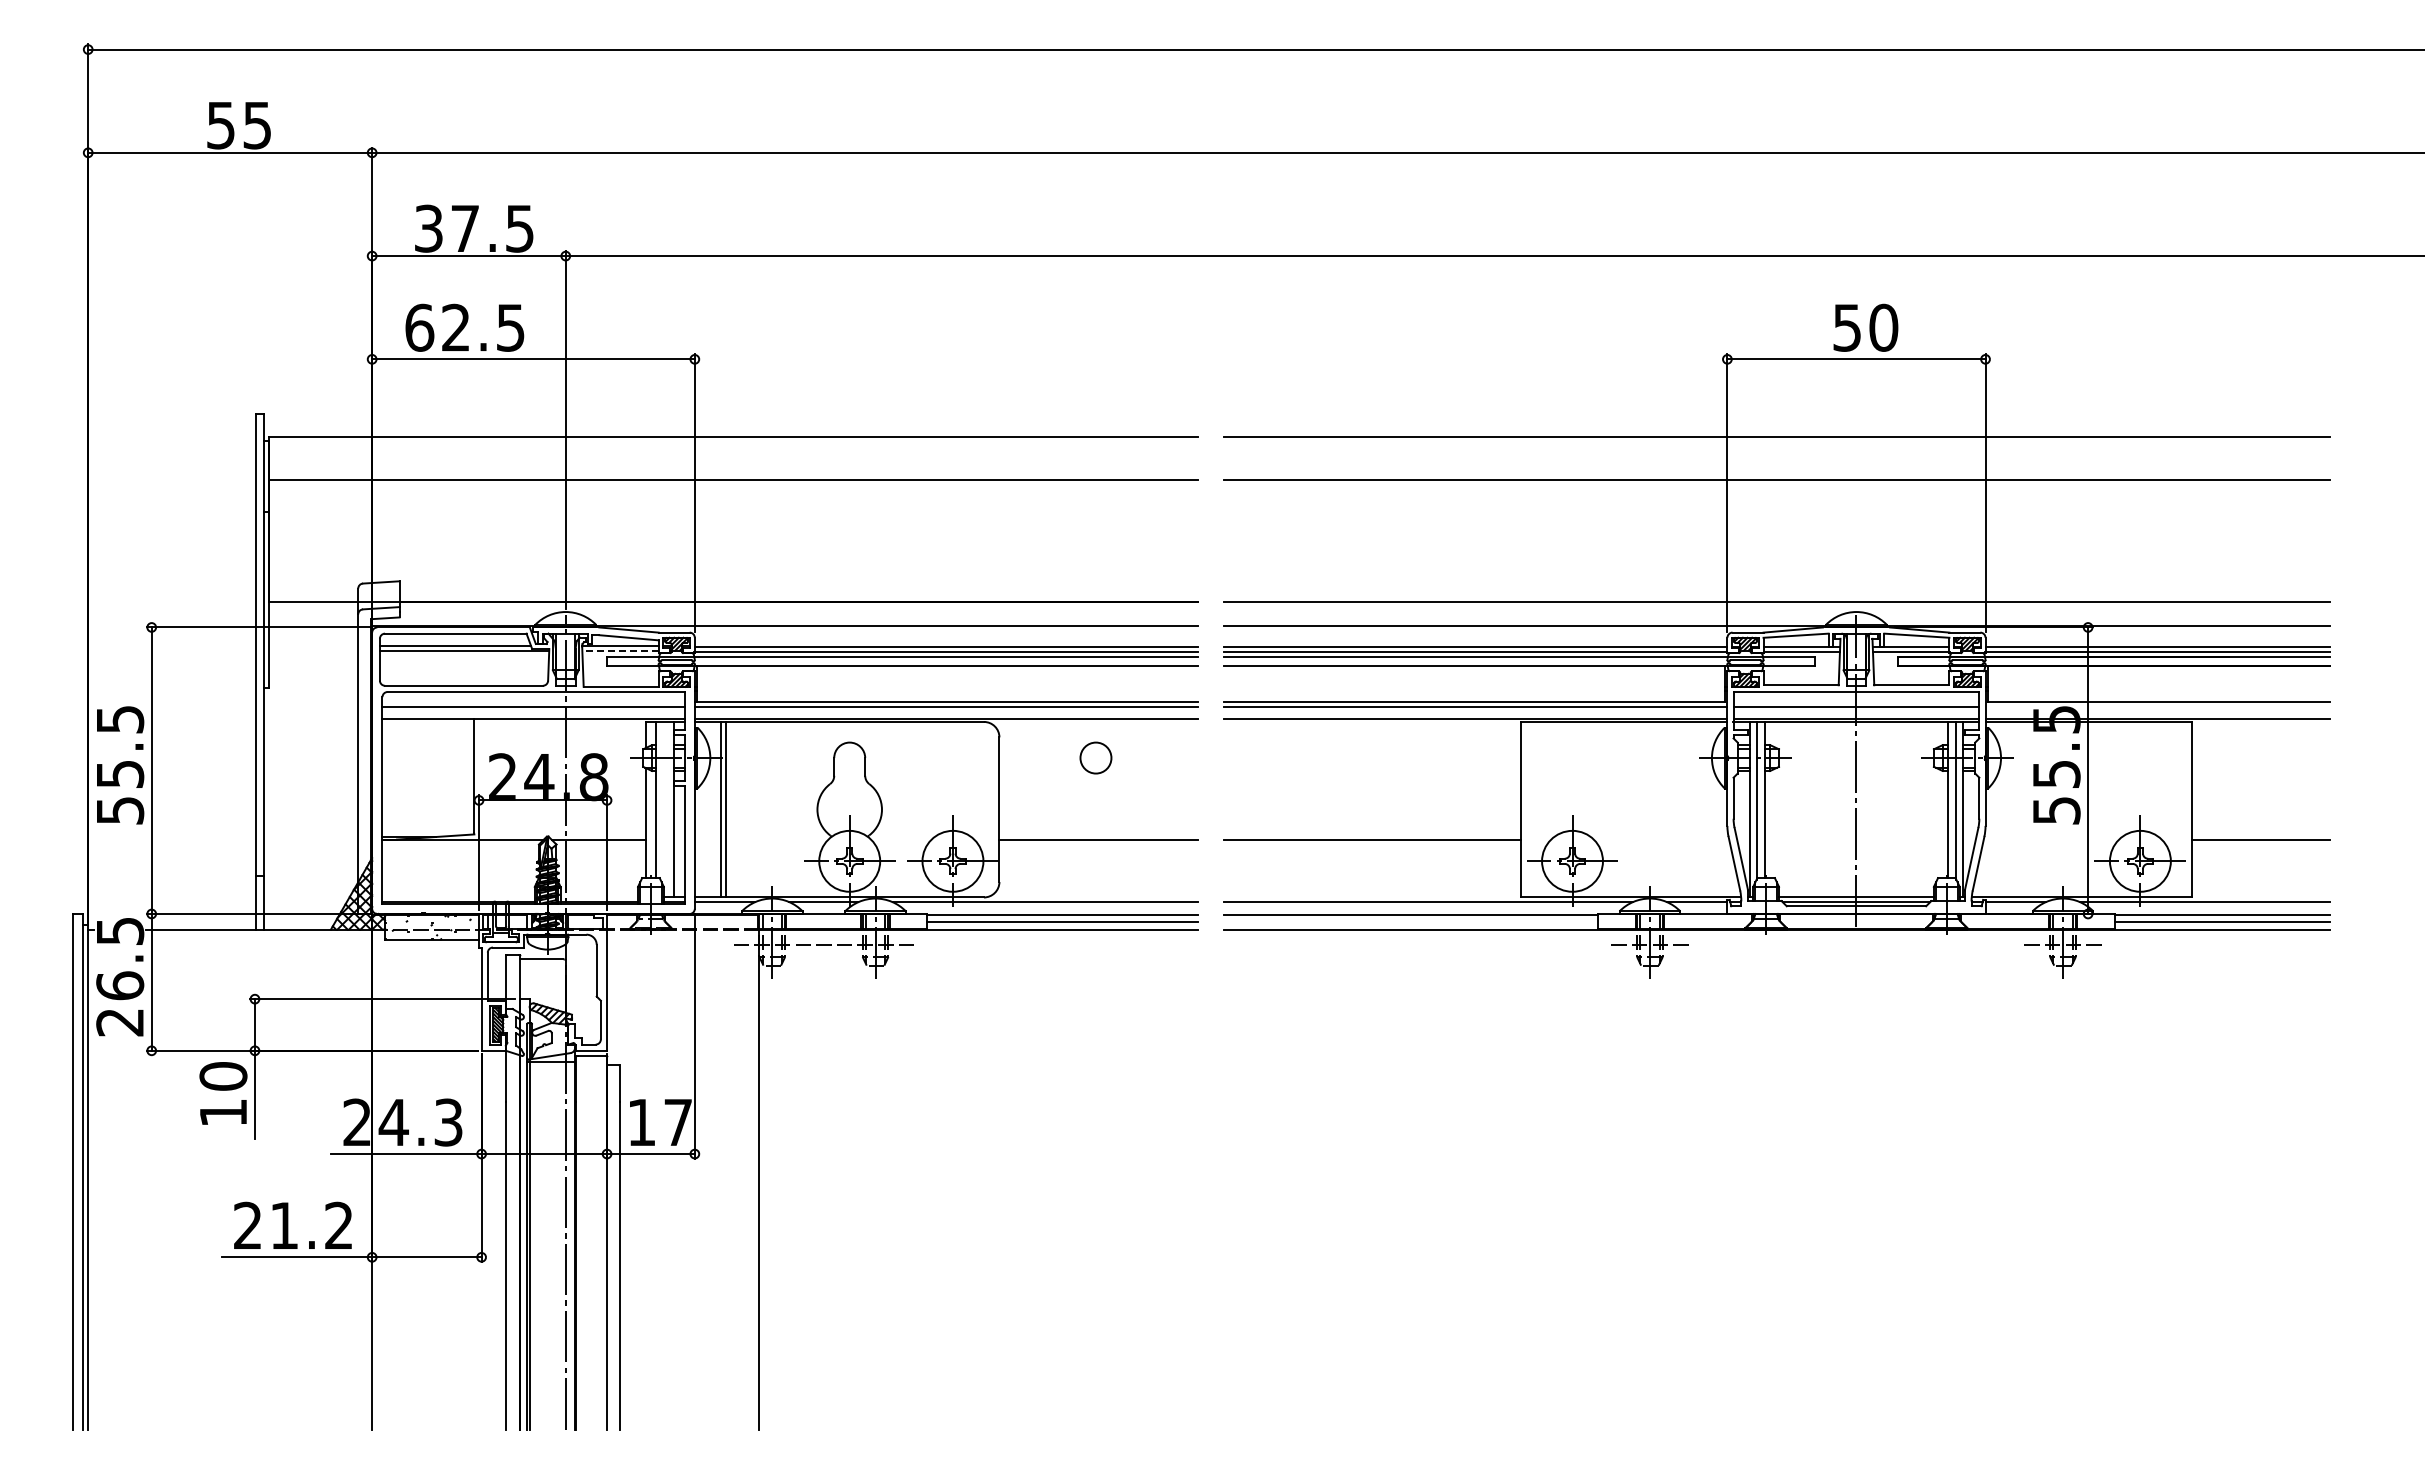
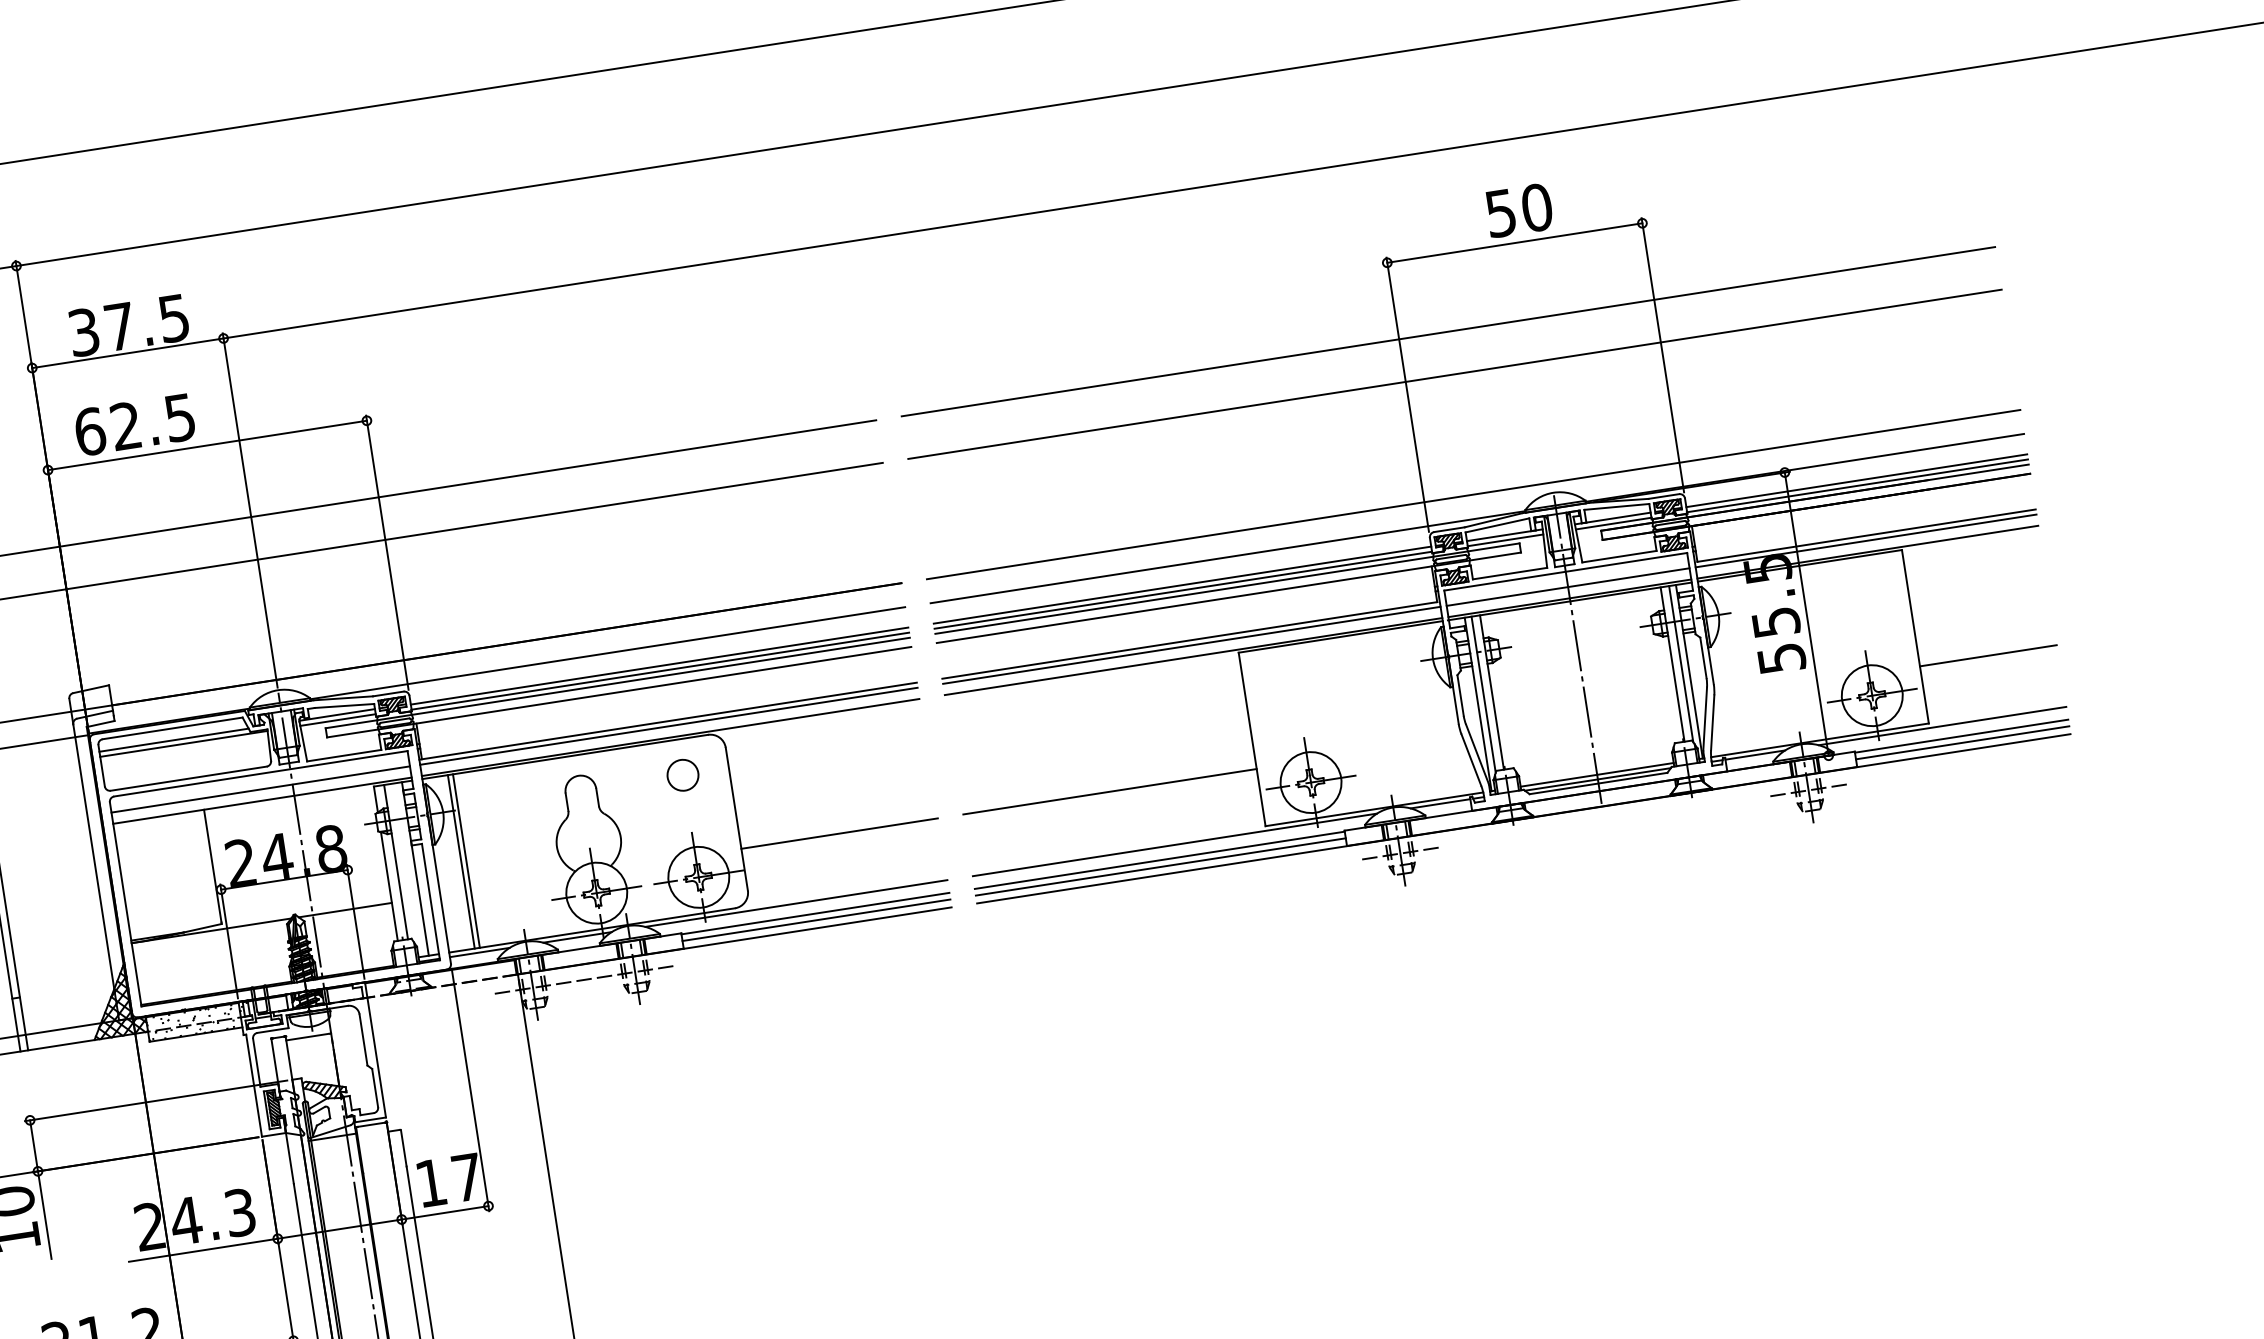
line: (620, 650) -> (337, 719), dashed -> solid
line: (2157, 707) -> (1865, 541), added
circle: (1095, 757) -> (682, 774), moved
line: (1411, 921) -> (1161, 866), added

